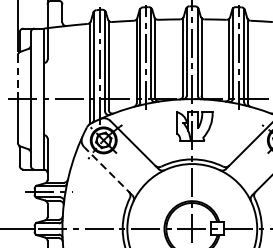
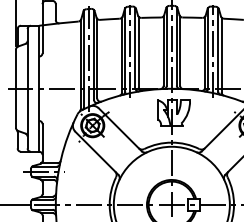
line: (18, 77) -> (16, 69), dashed -> solid
line: (107, 170) -> (96, 152), dashed -> solid

